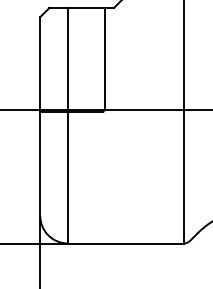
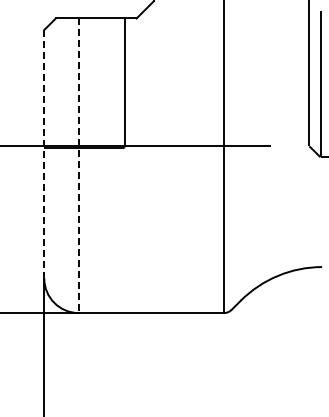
line: (40, 116) -> (44, 154), solid -> dashed
line: (67, 126) -> (78, 166), solid -> dashed

